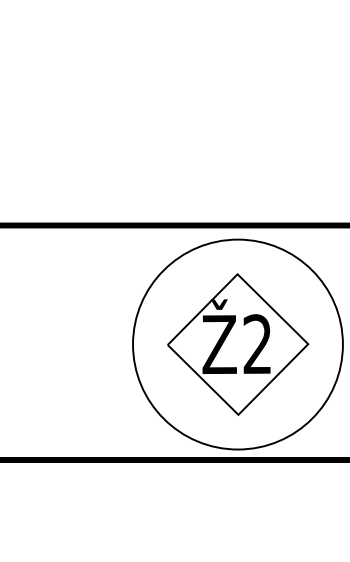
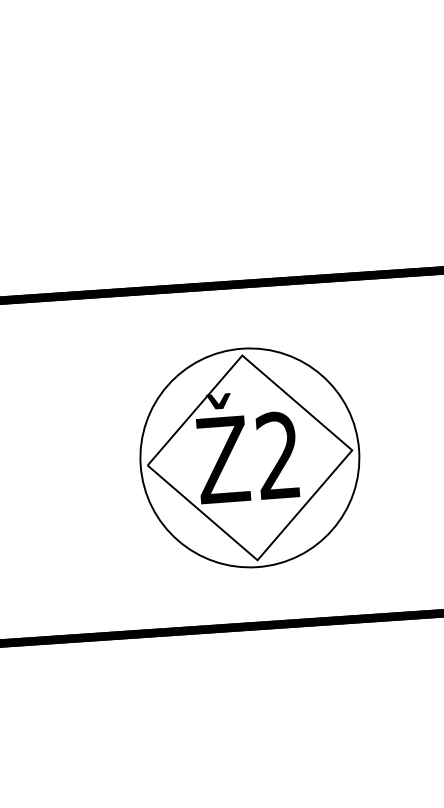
circle: (237, 344) -> (249, 457), size x0.71

